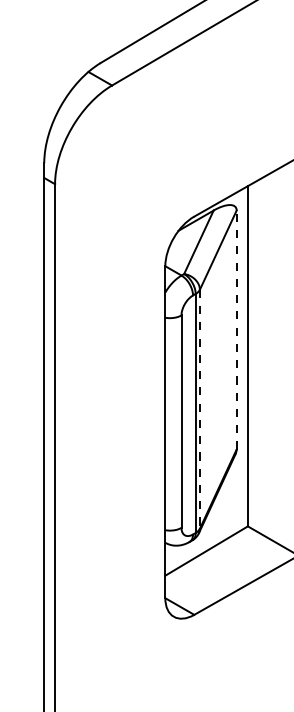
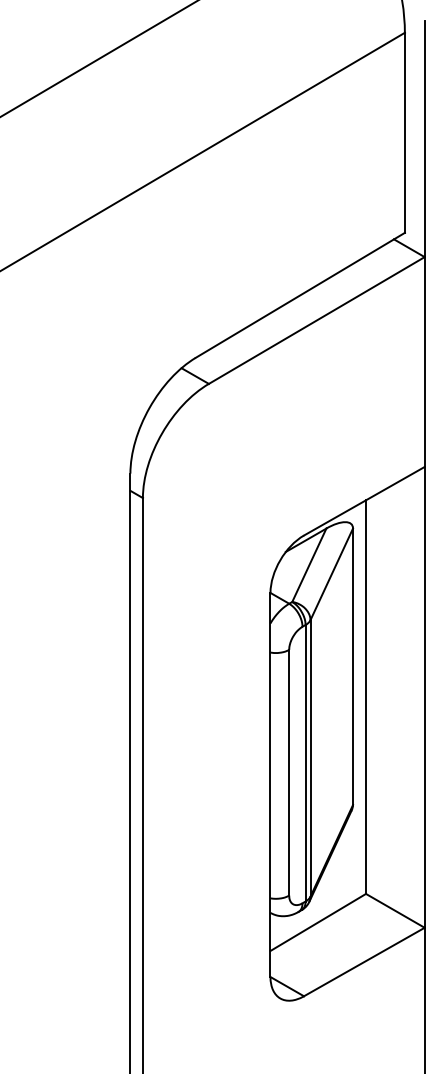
line: (237, 329) -> (353, 666), dashed -> solid
line: (199, 409) -> (310, 758), dashed -> solid

